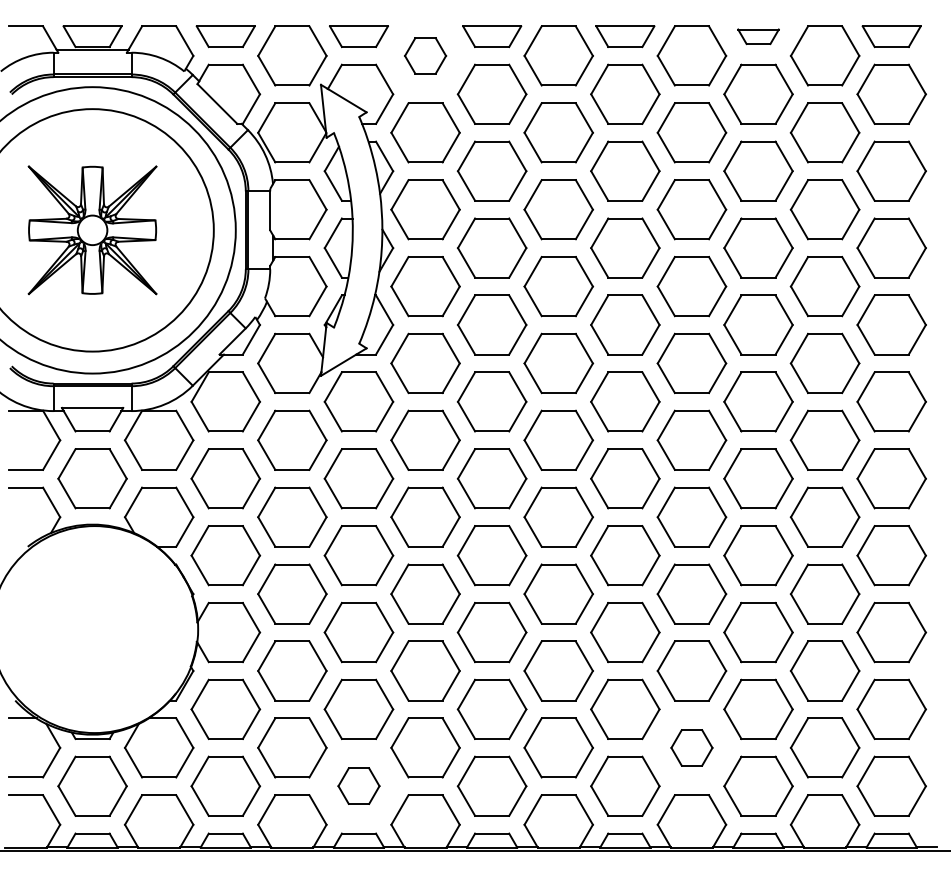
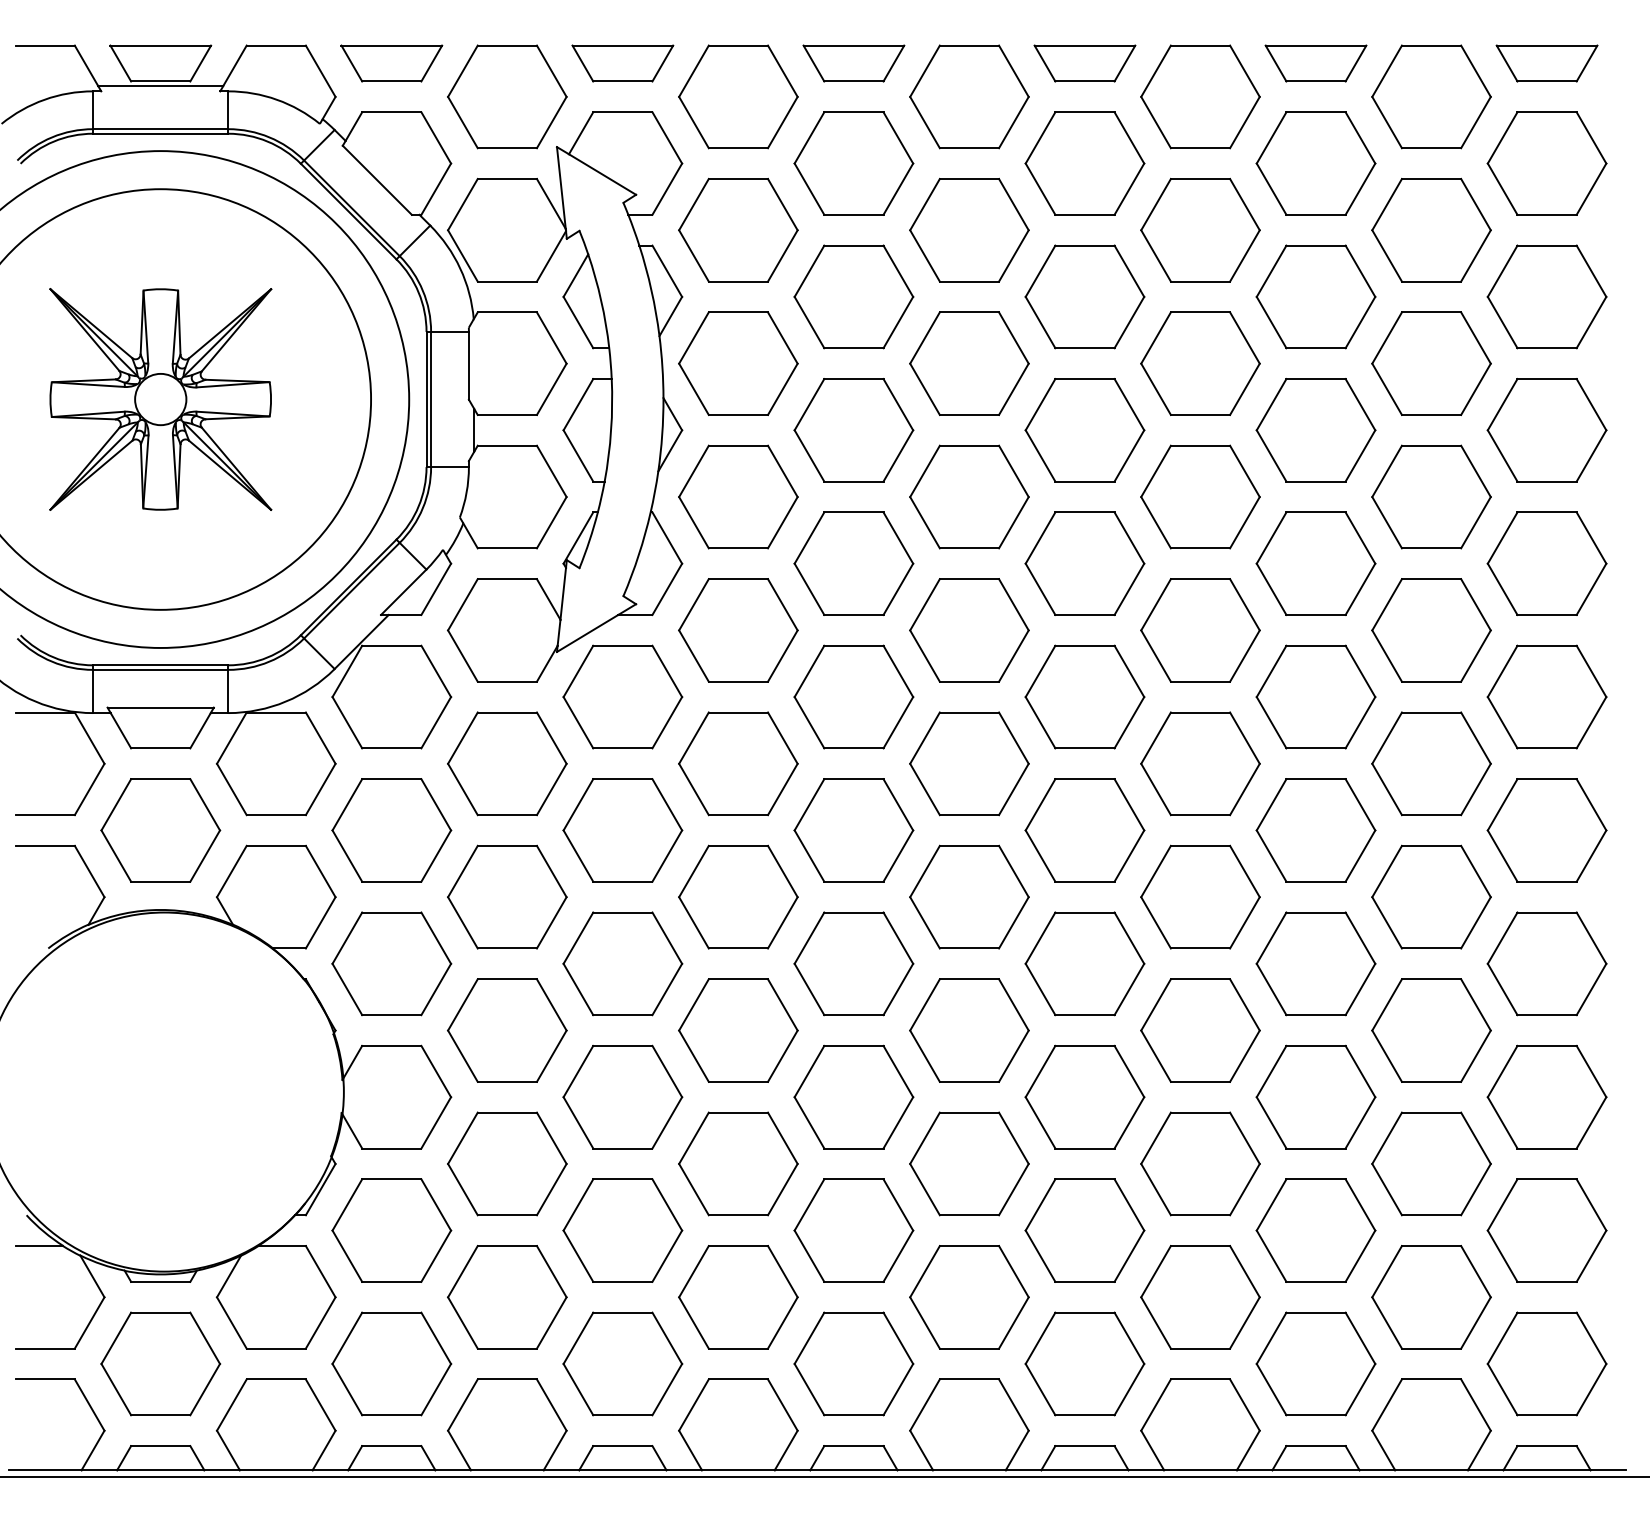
part: (758, 36) -> (1315, 63), size x1.43
part: (425, 55) -> (738, 96), size x1.67
part: (691, 747) -> (1199, 1296), size x1.67
part: (358, 785) -> (622, 1362), size x1.67

